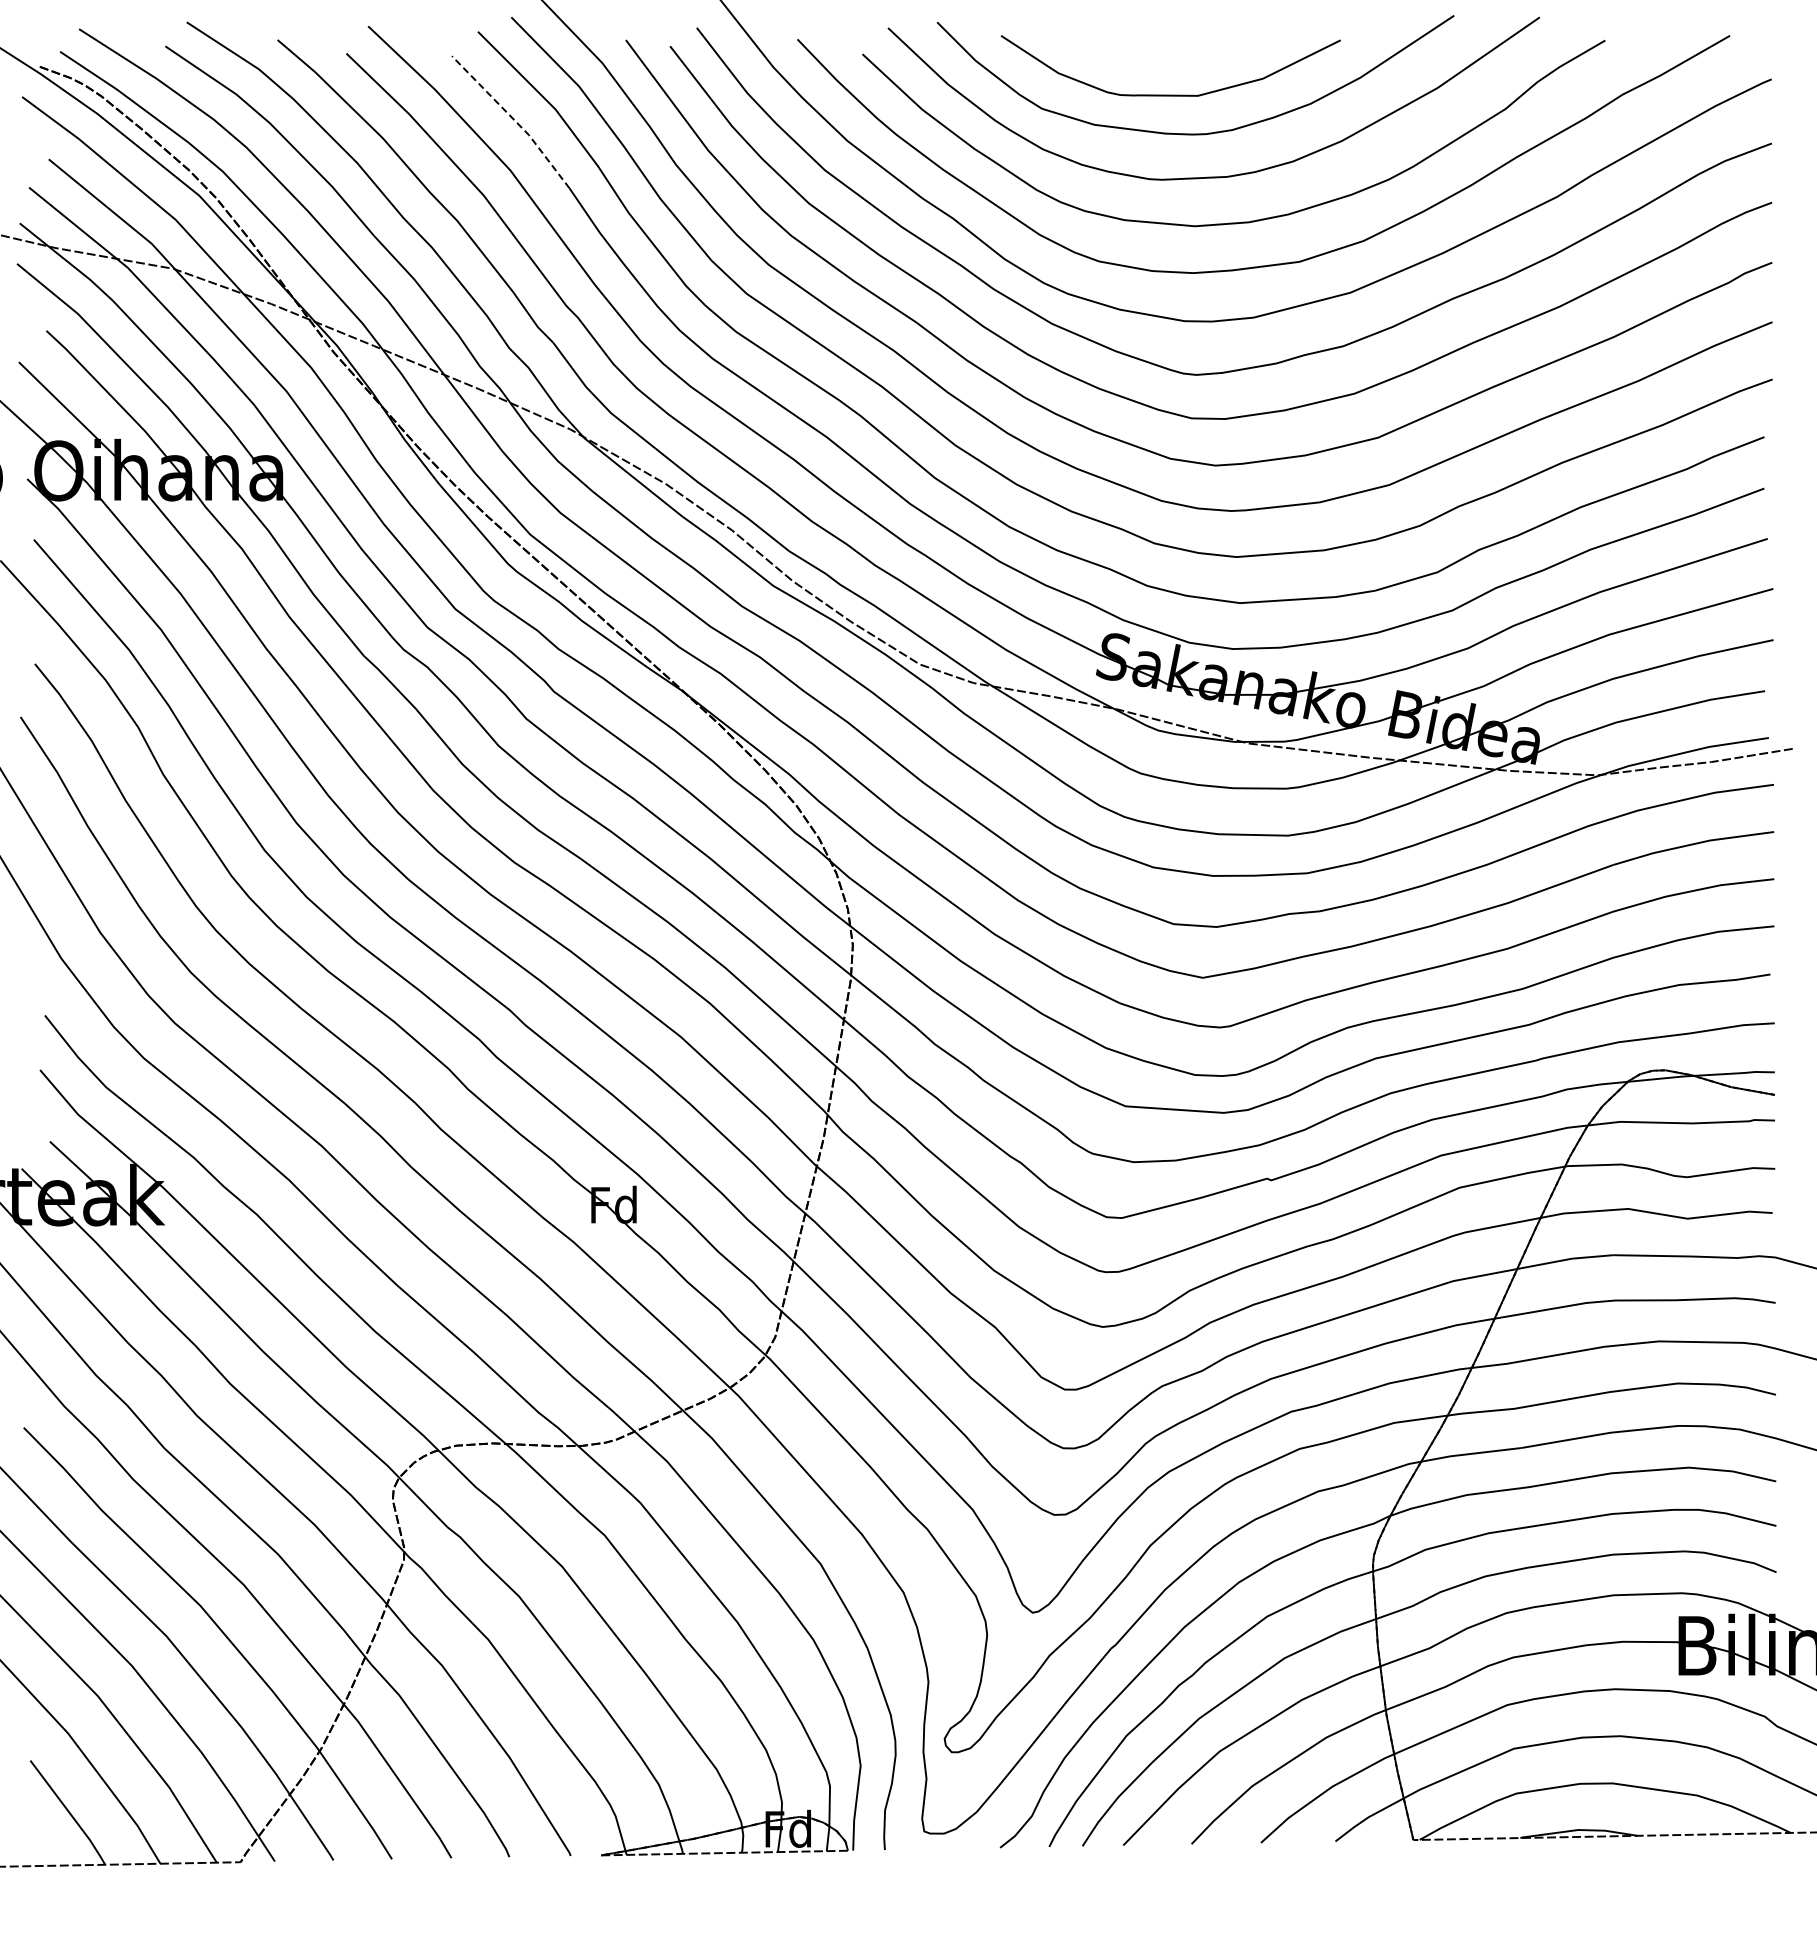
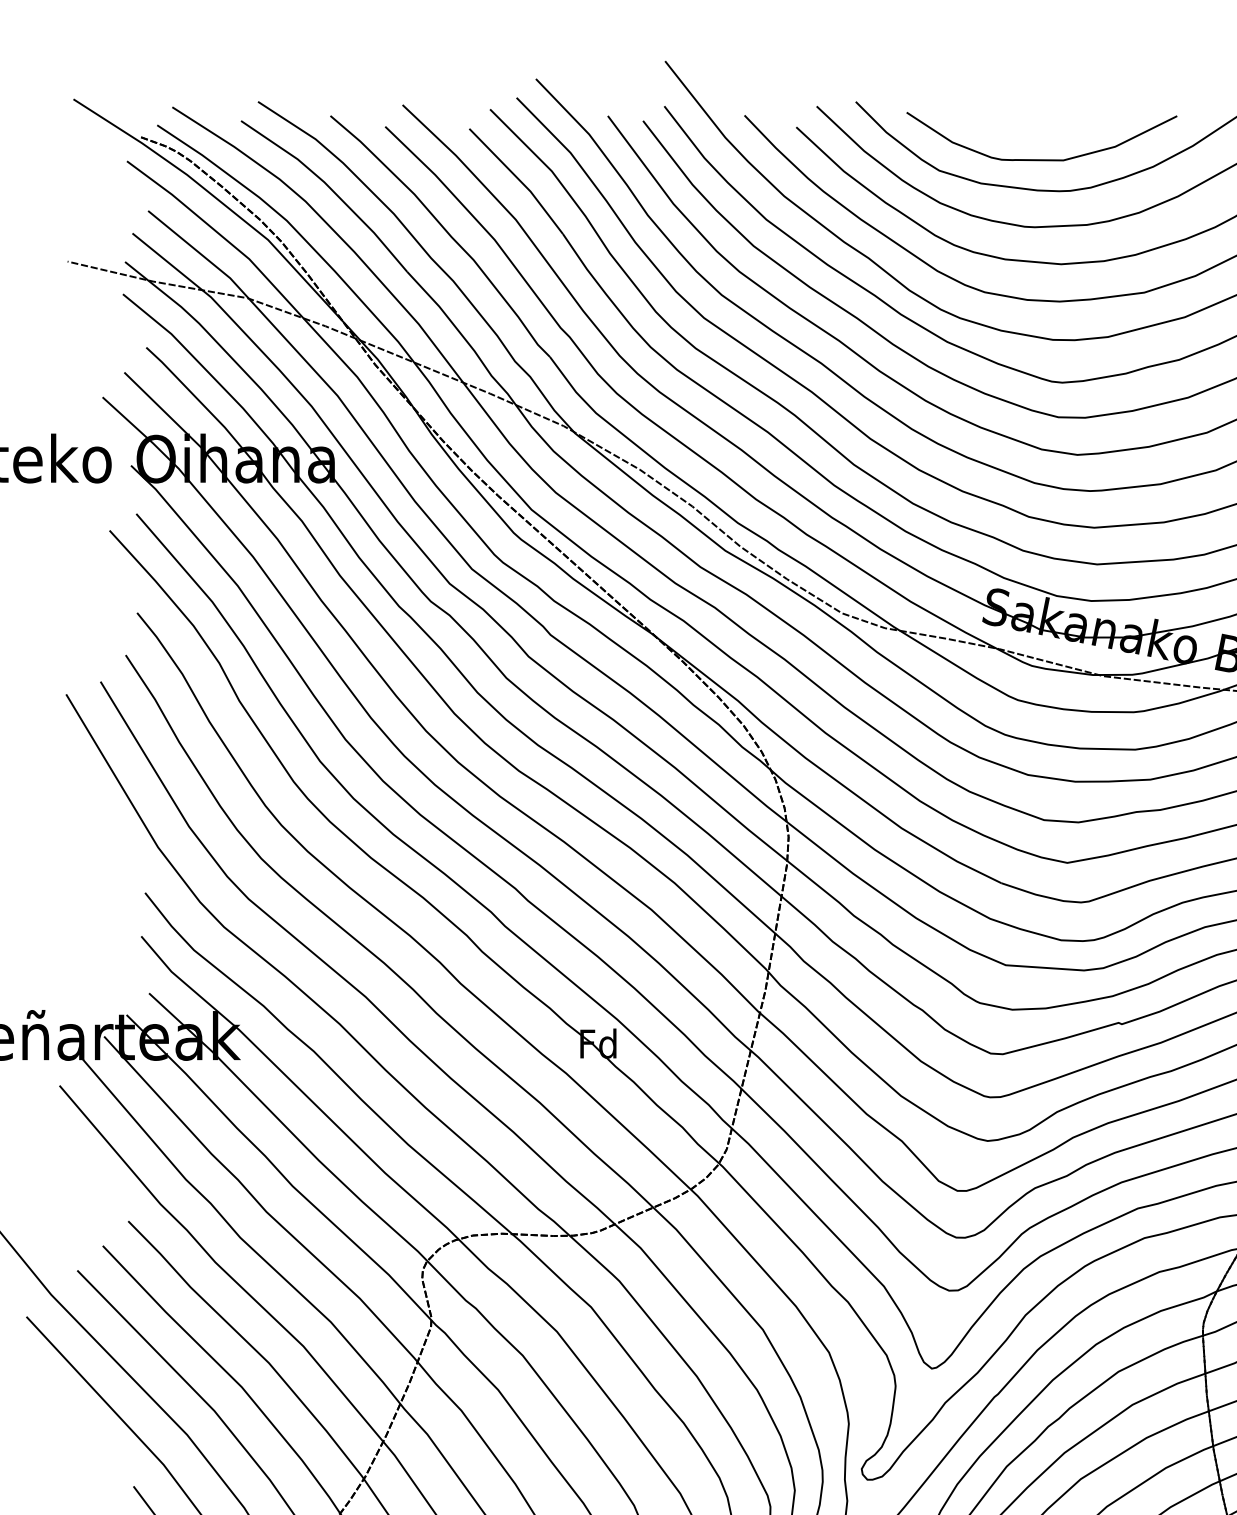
line: (514, 120) -> (519, 180), dashed -> solid

